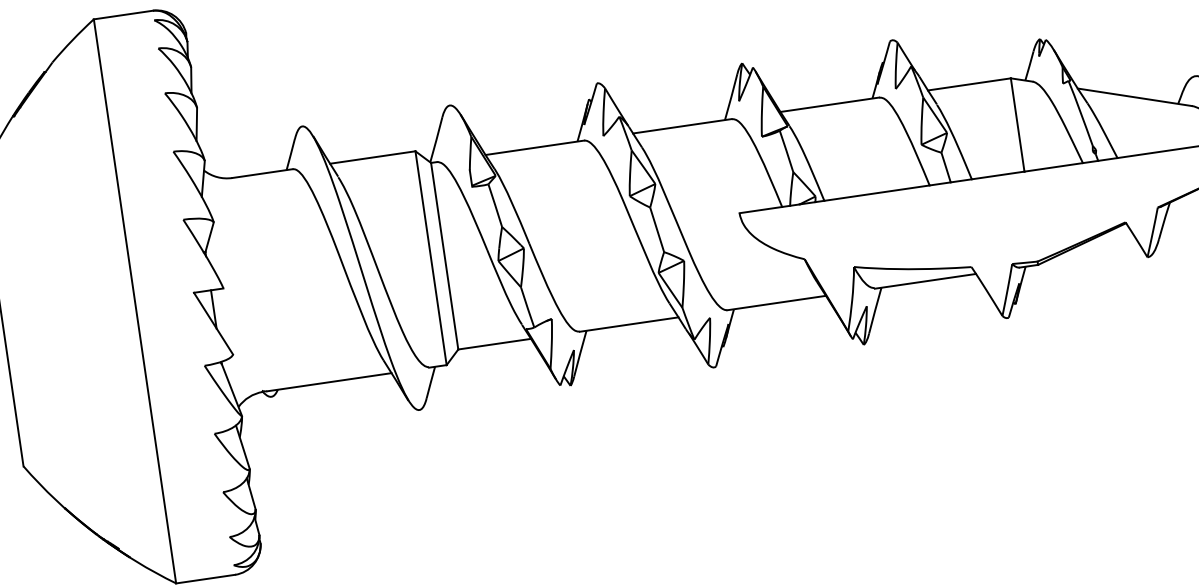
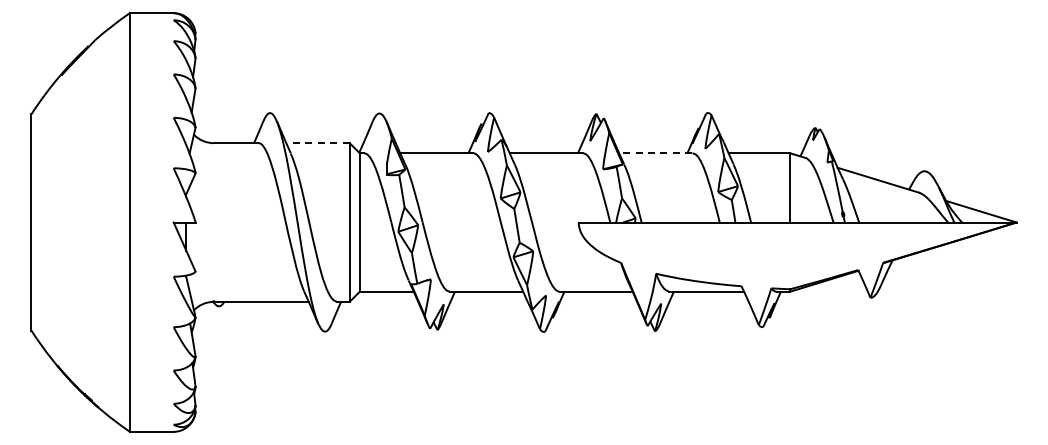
line: (829, 105) -> (655, 153), solid -> dashed
line: (373, 157) -> (318, 143), solid -> dashed

